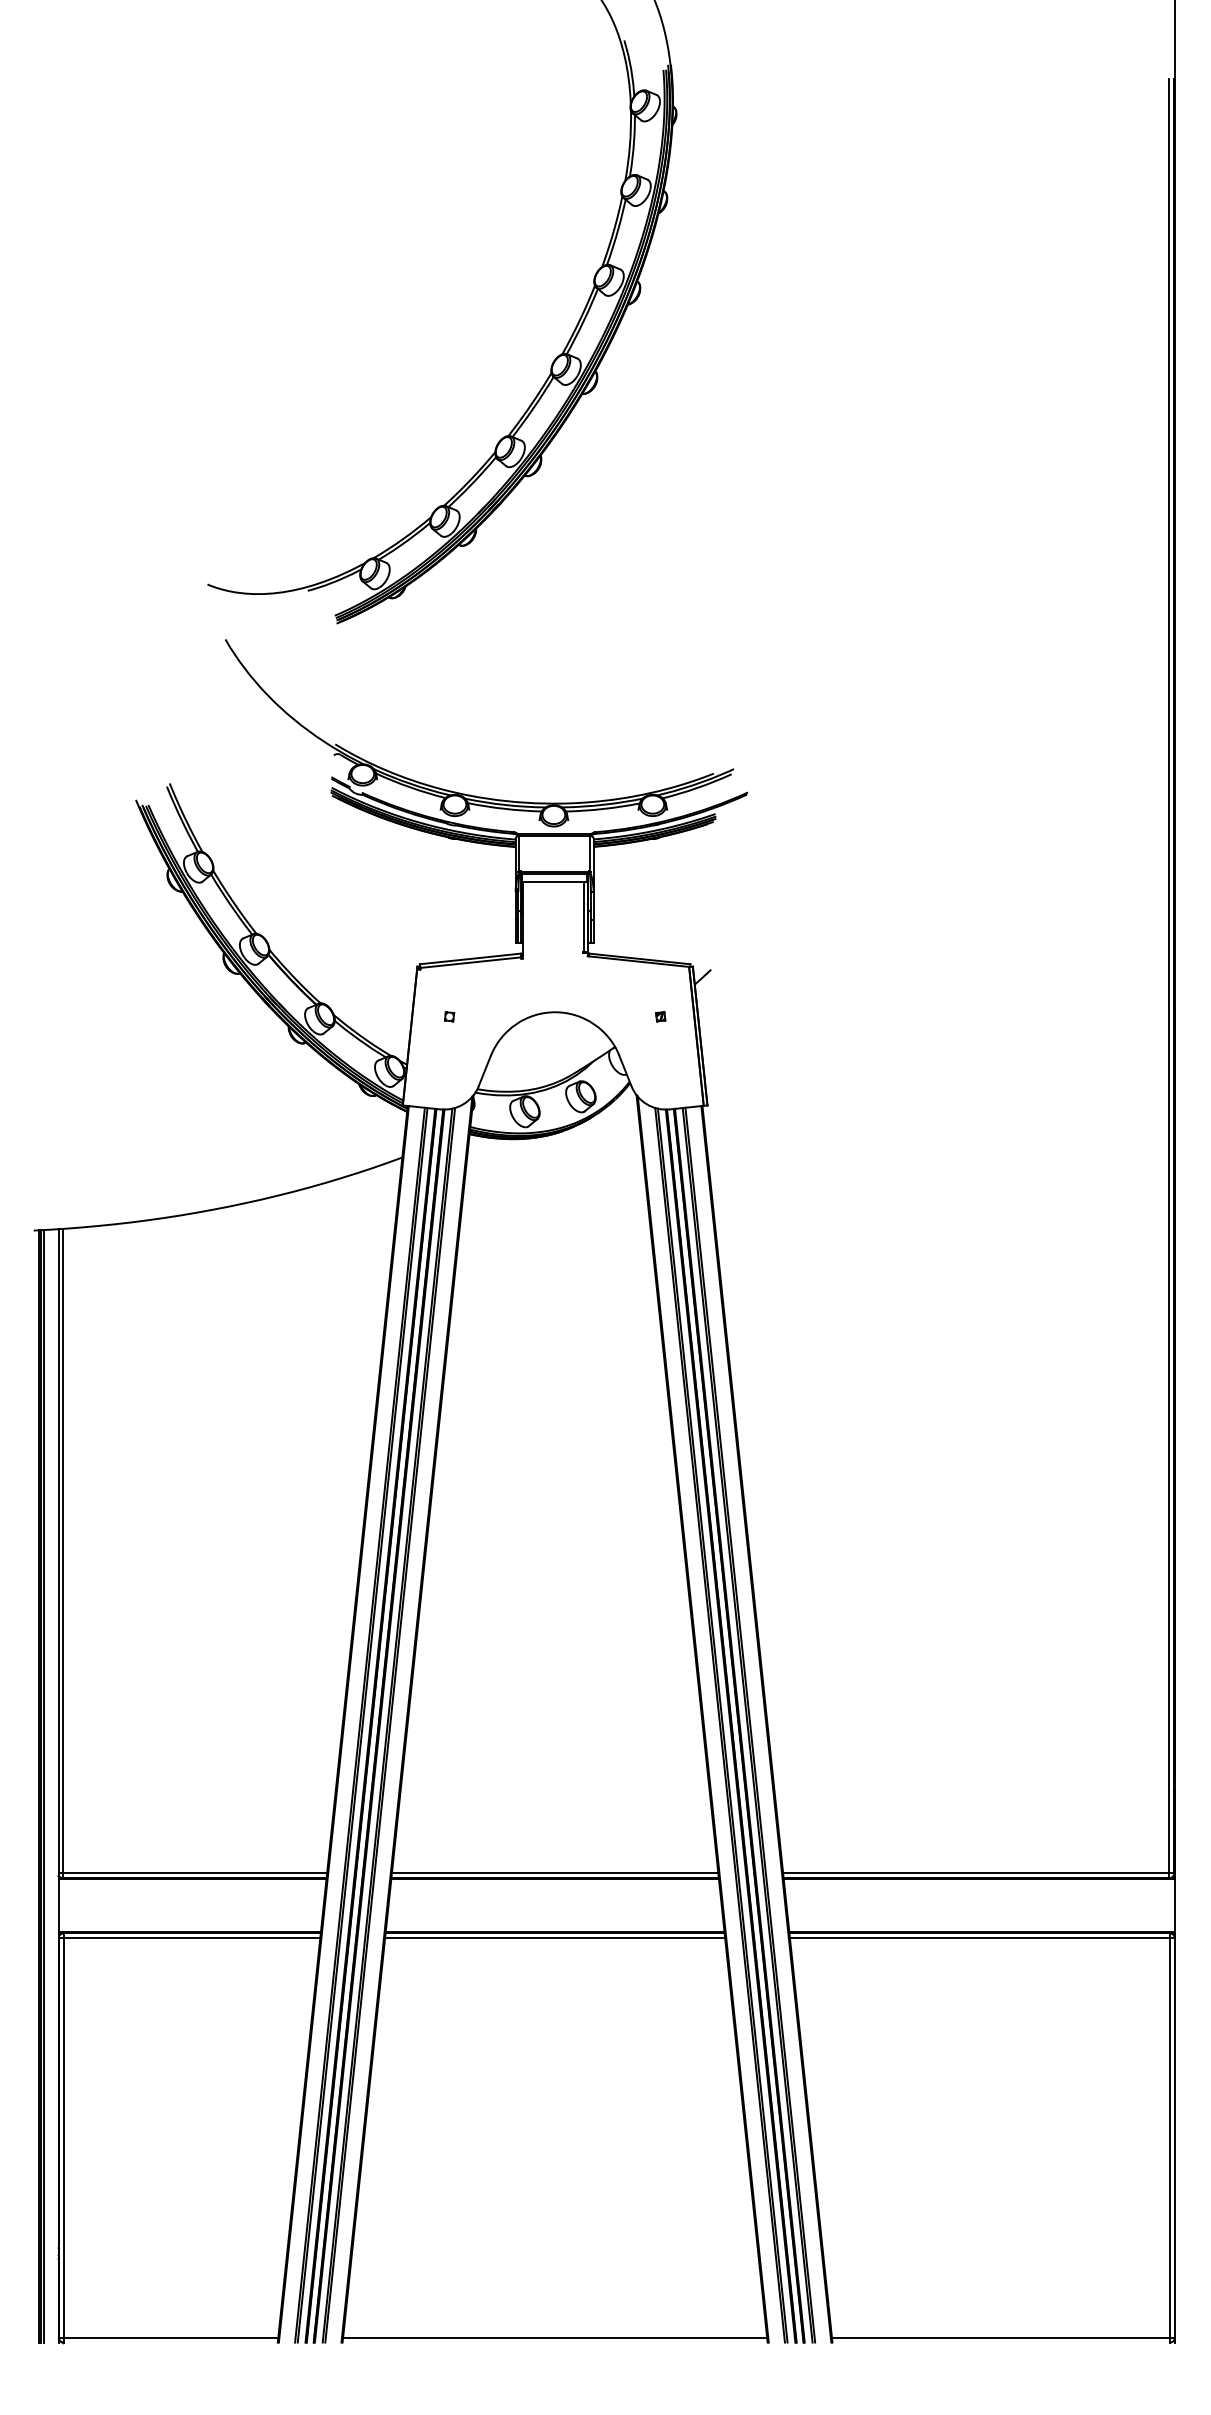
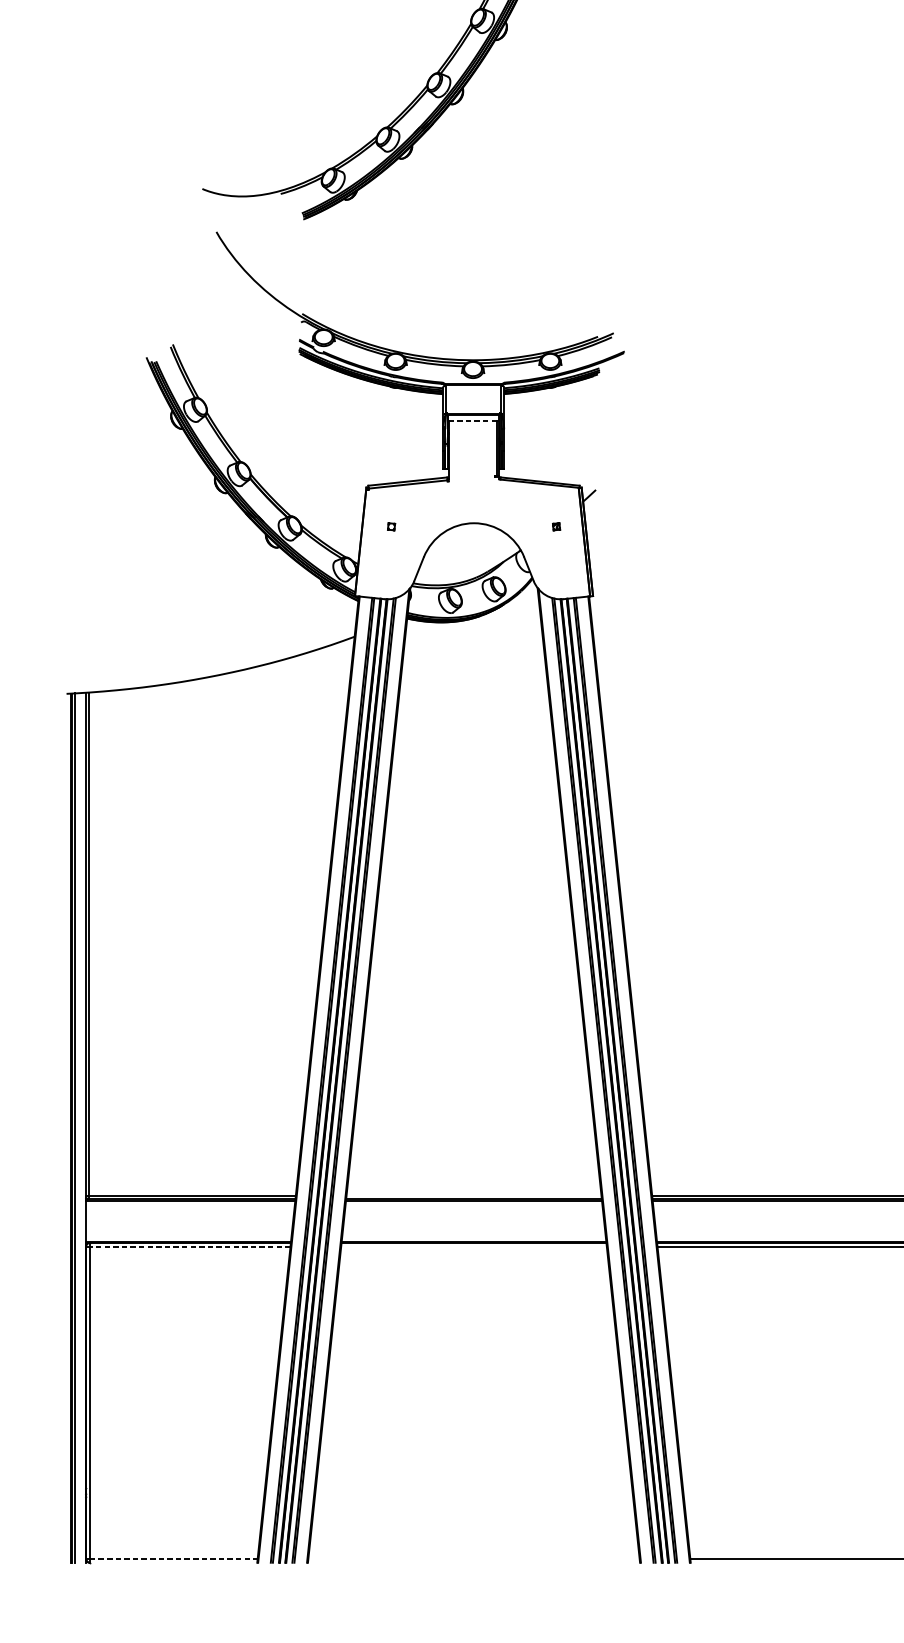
line: (553, 881) -> (472, 421), solid -> dashed
line: (554, 1873) -> (473, 1196), removed
line: (191, 1938) -> (189, 1247), solid -> dashed
line: (555, 1938) -> (474, 1247), removed
line: (171, 2337) -> (174, 1558), solid -> dashed
line: (555, 2337) -> (474, 1558), removed

